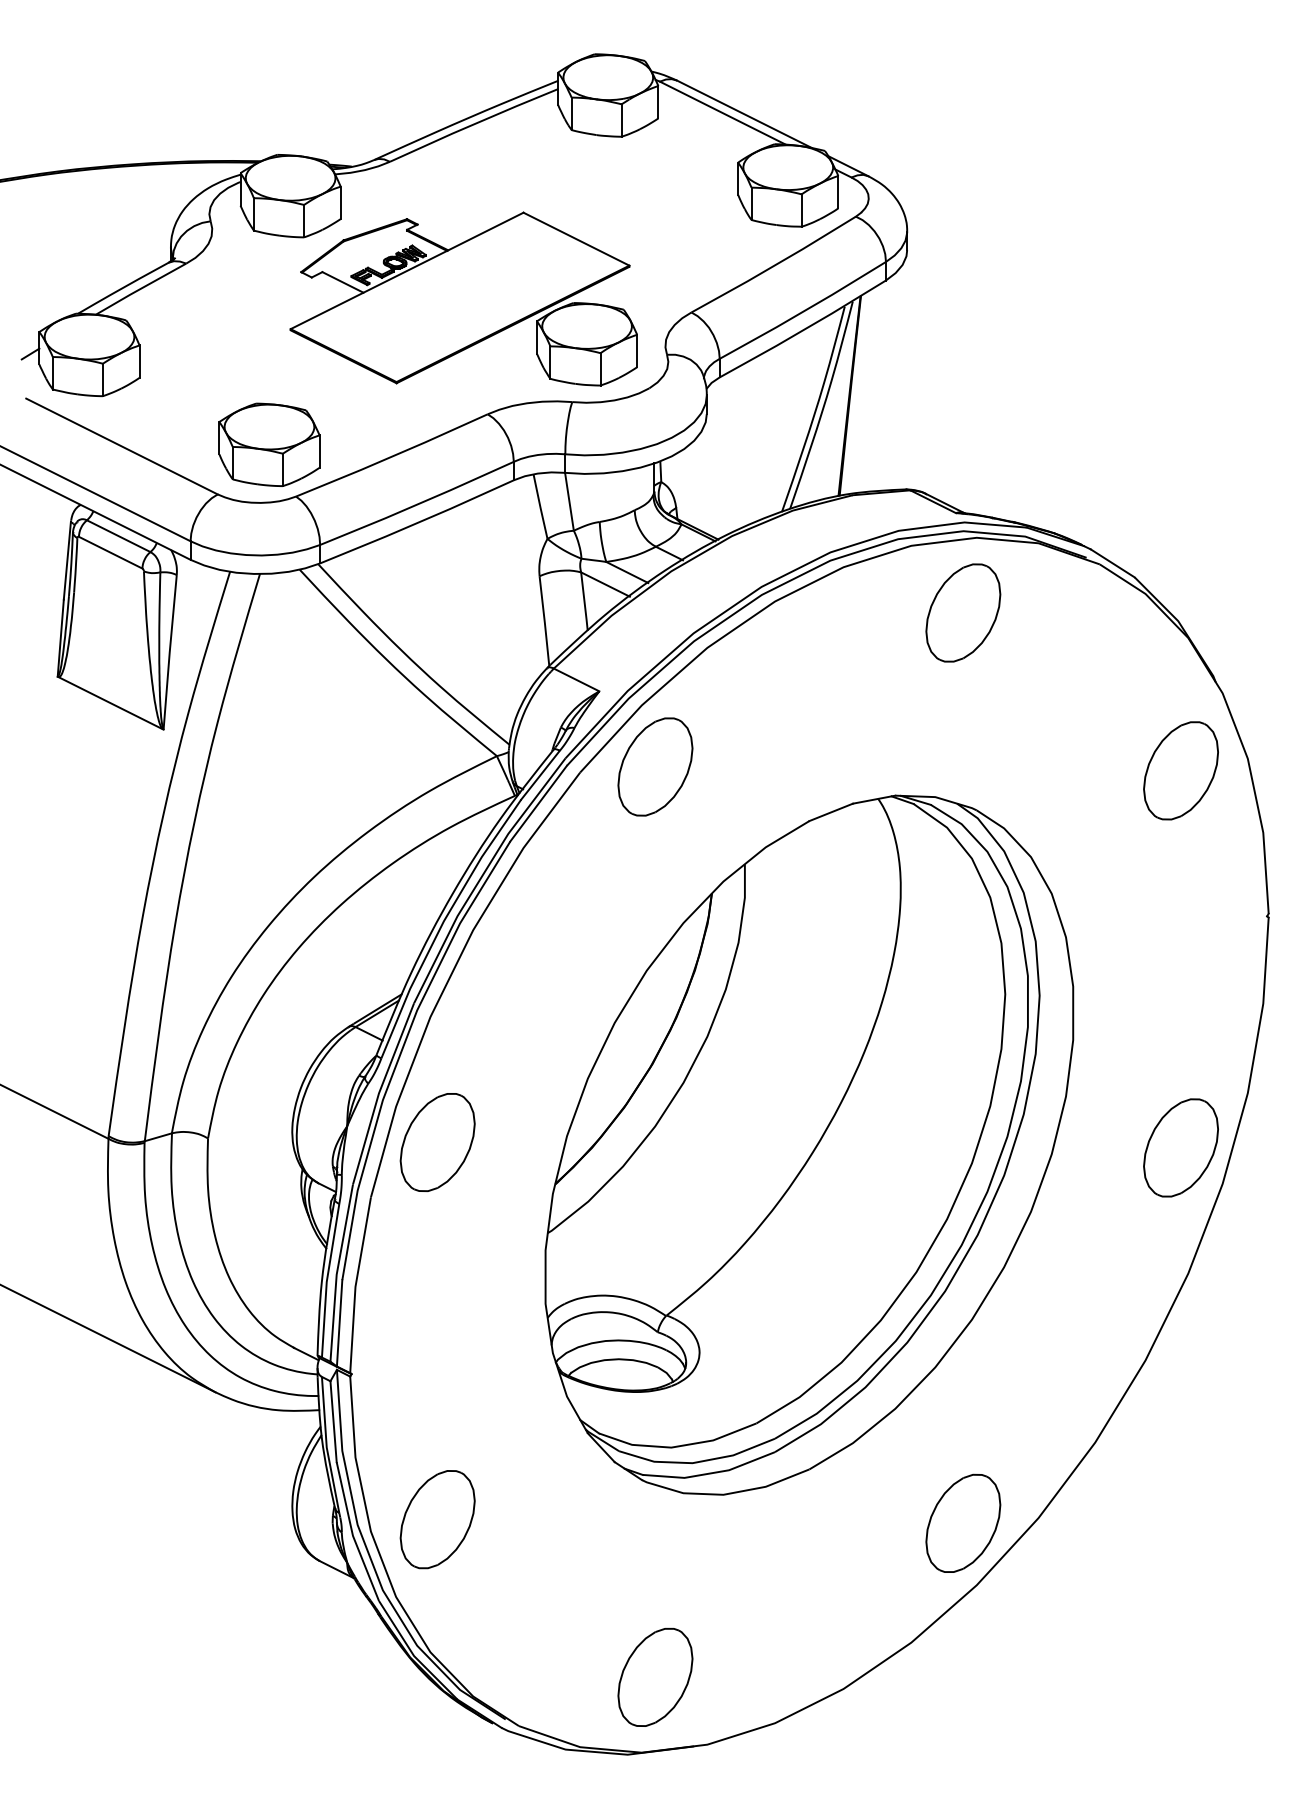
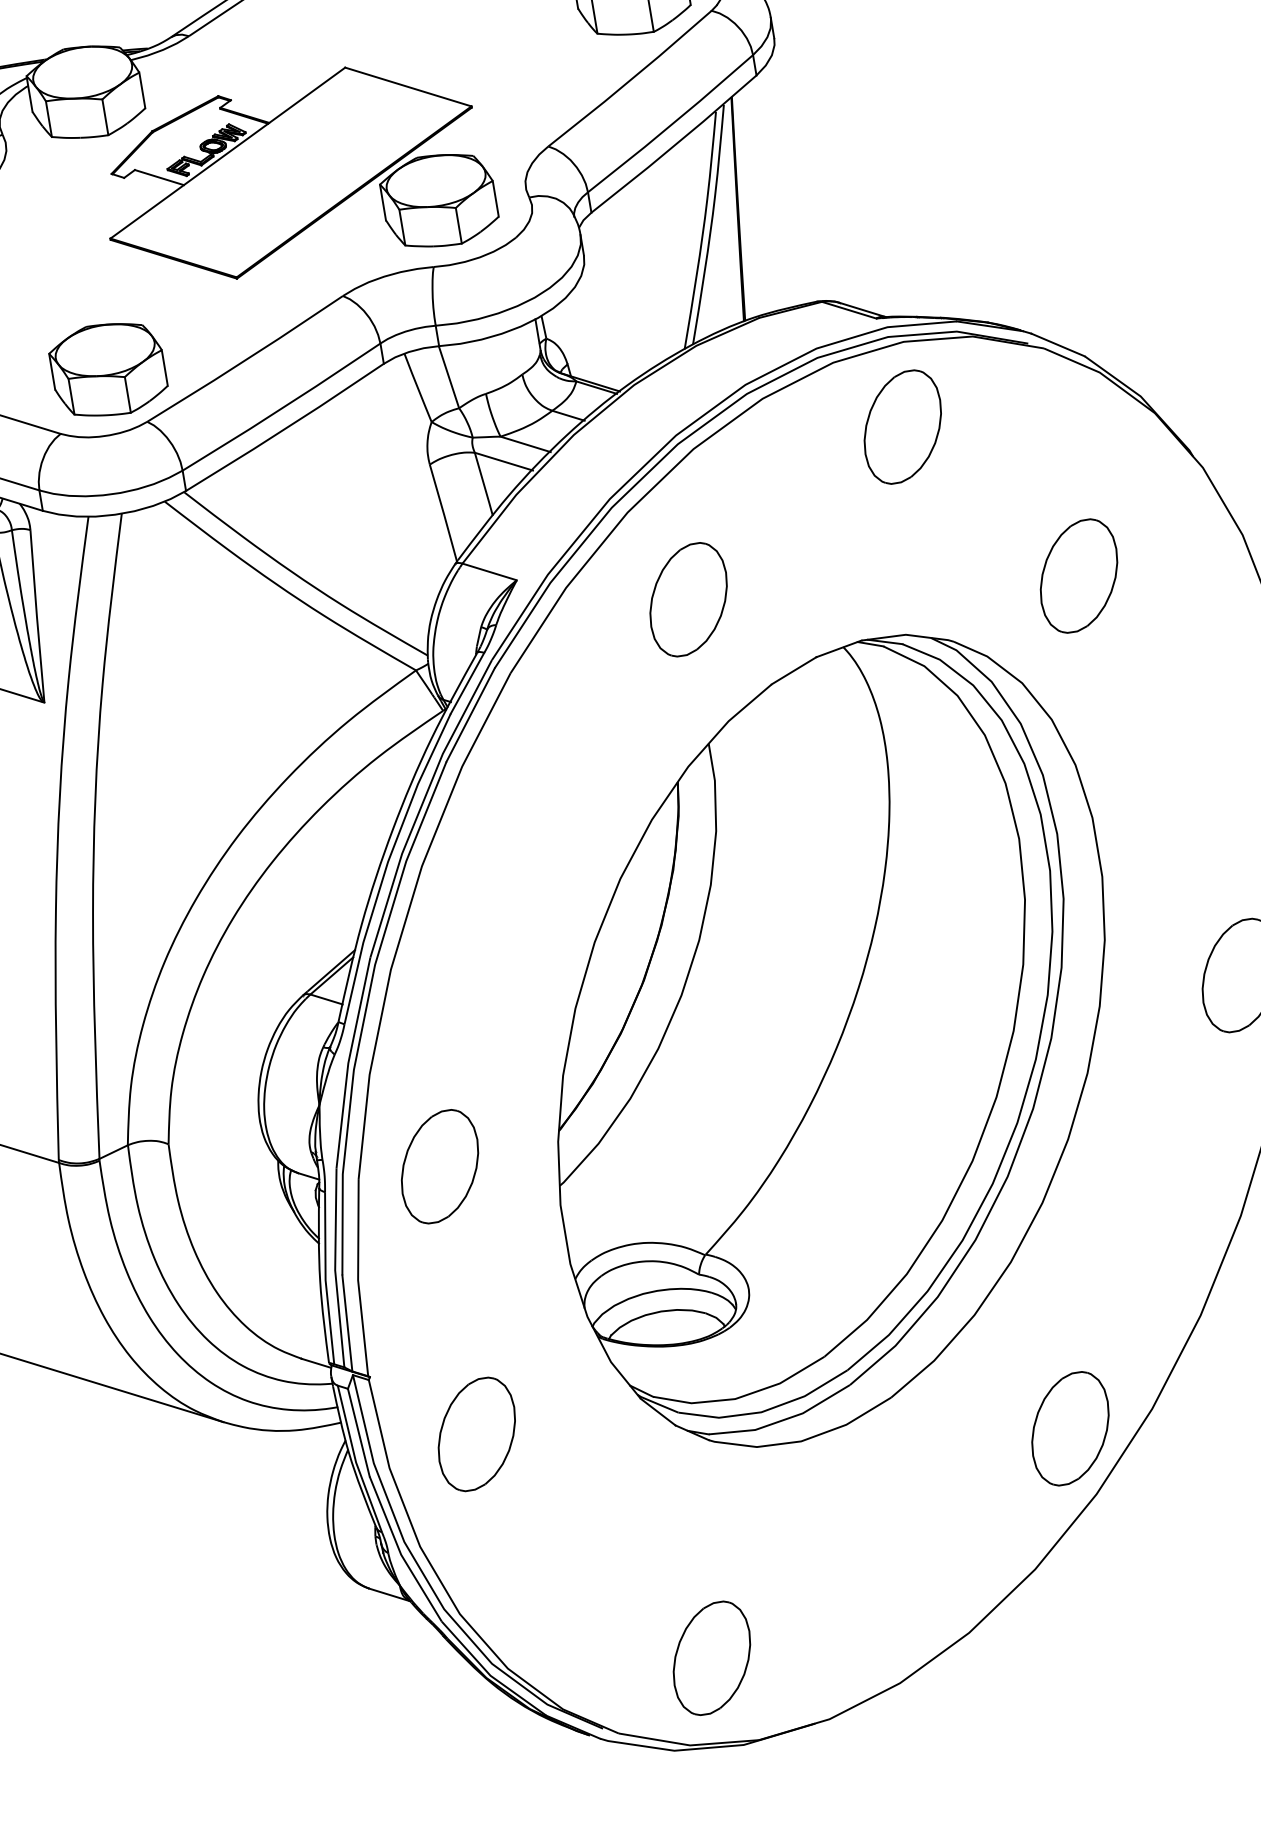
part: (655, 766) -> (688, 599), moved
part: (1180, 770) -> (1078, 575), moved
part: (437, 1142) -> (439, 1166), moved
part: (437, 1519) -> (476, 1434), moved
part: (655, 1677) -> (712, 1658), moved

